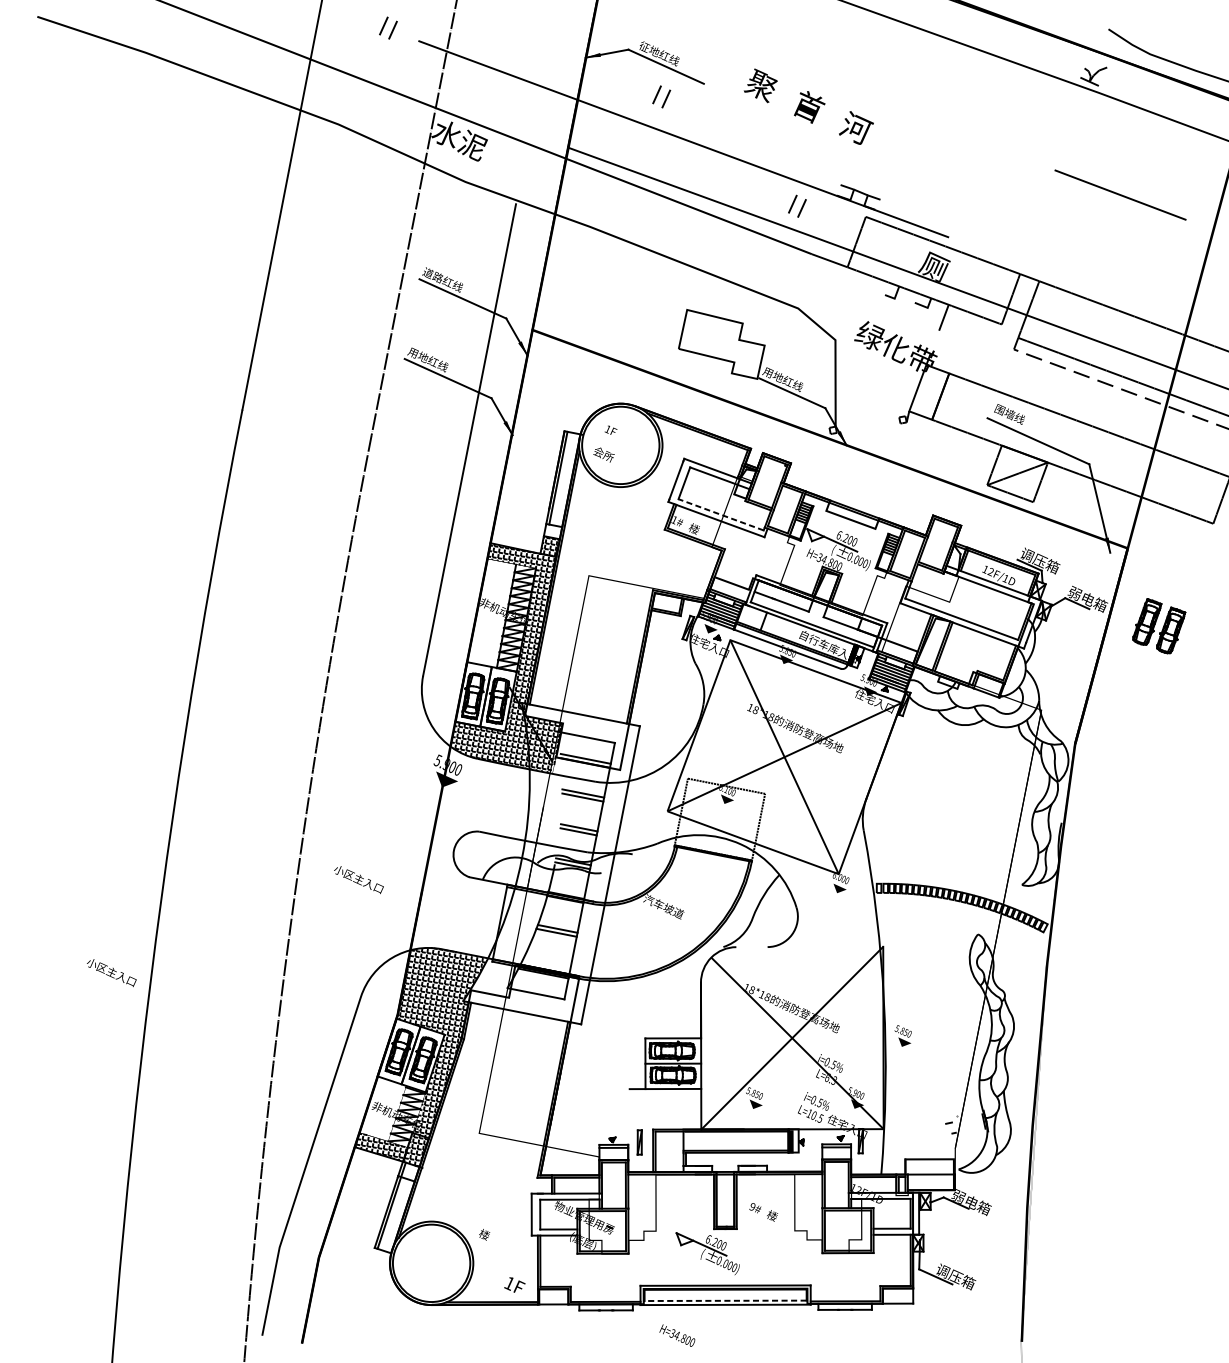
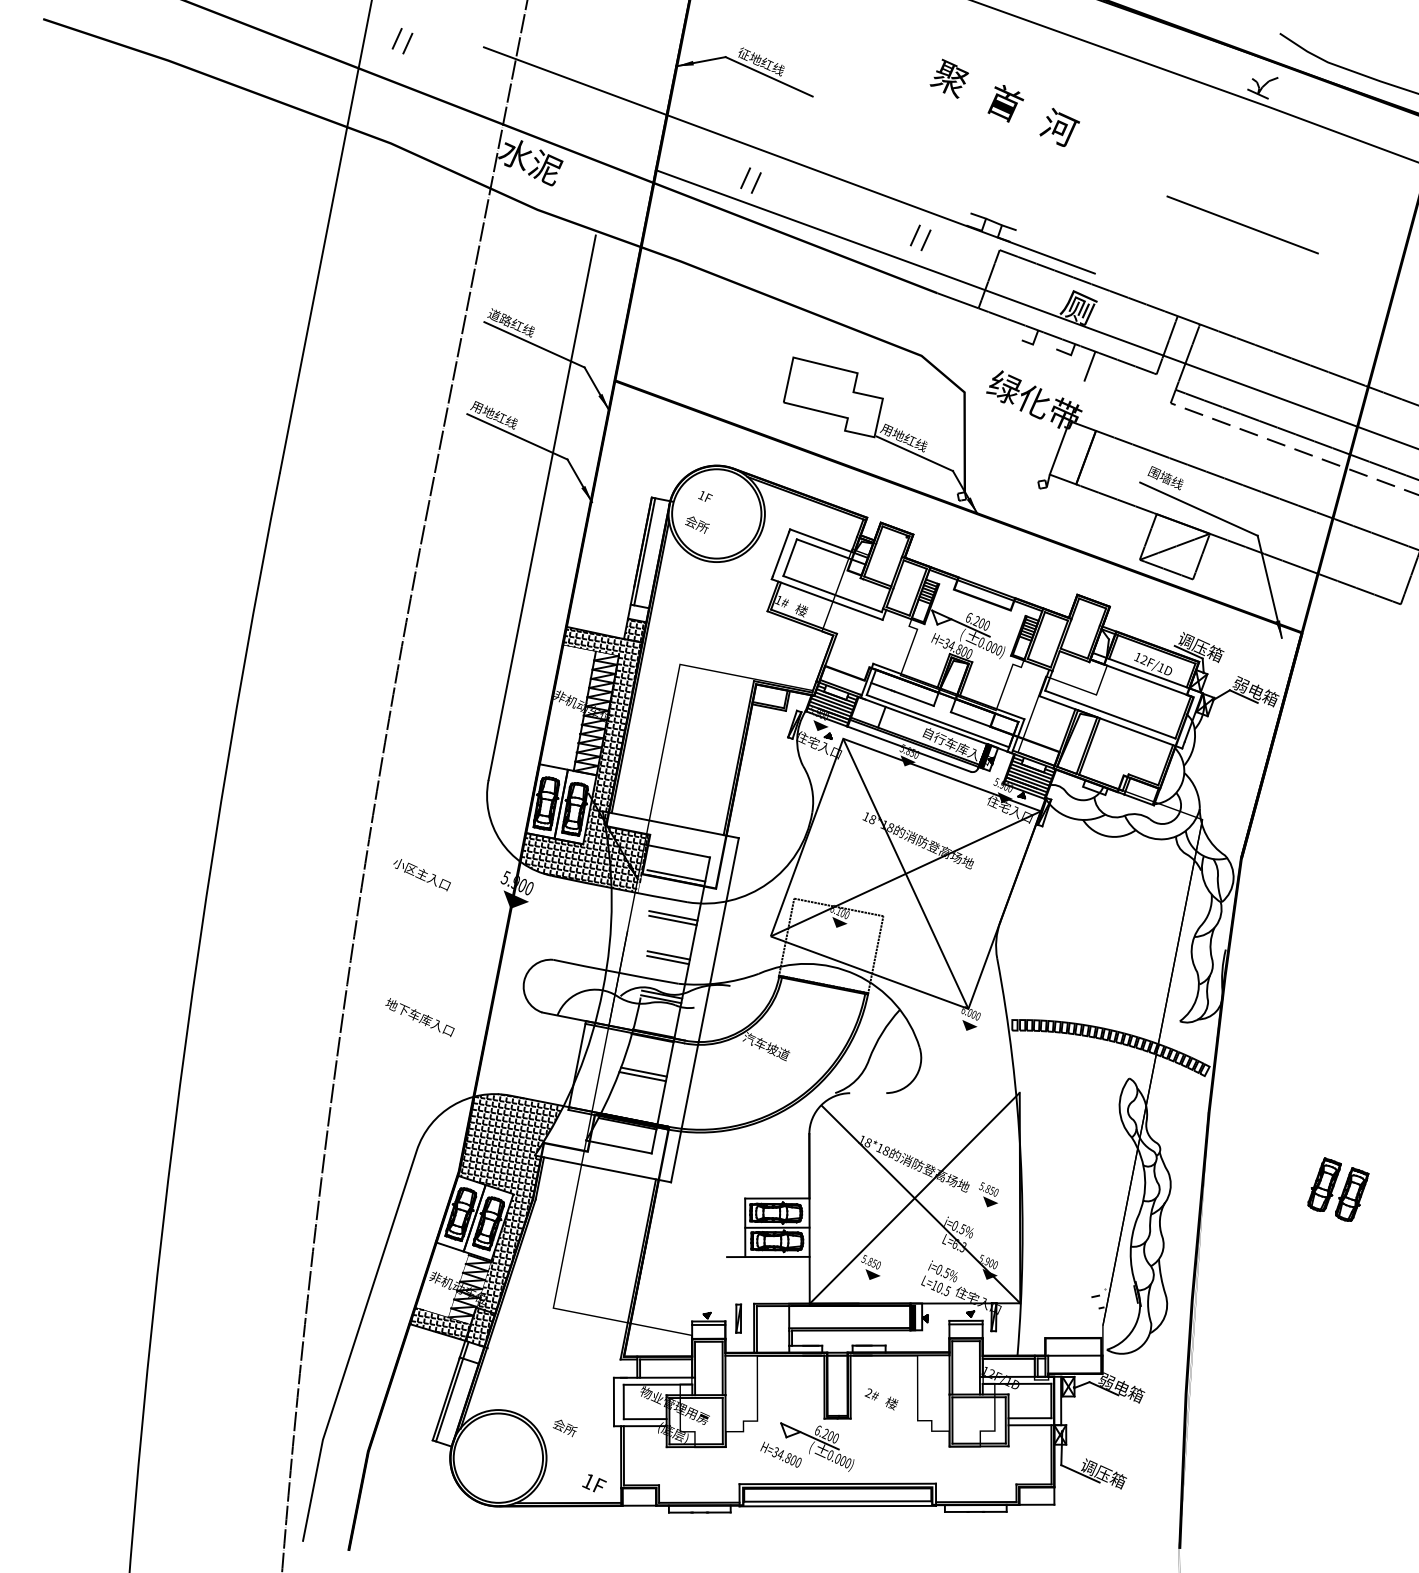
part: (388, 28) -> (402, 41), moved
part: (661, 96) -> (750, 180), moved
text: (808, 106) -> (1004, 102), moved
line: (1120, 194) -> (1242, 224), moved
line: (721, 514) -> (832, 593), dashed -> solid
part: (1159, 626) -> (1338, 1189), moved
text: (363, 881) -> (419, 1017), 小区主入口 -> 地下车库入口
text: (111, 973) -> (421, 875), moved
text: (902, 1035) -> (988, 1194), moved
text: (752, 1207) -> (868, 1393), 9# -> 2#
text: (488, 1236) -> (564, 1427), 楼 -> 会所
line: (725, 1300) -> (837, 1501), dashed -> solid
text: (676, 1335) -> (780, 1454), moved

